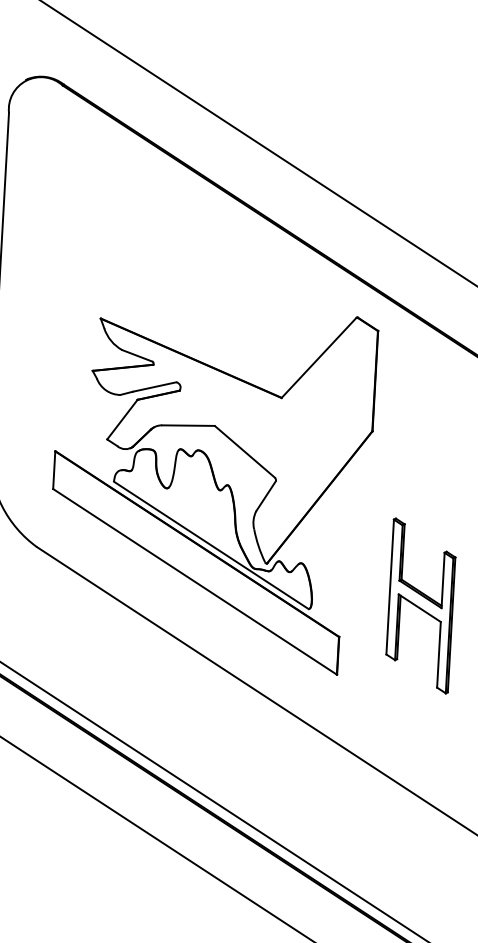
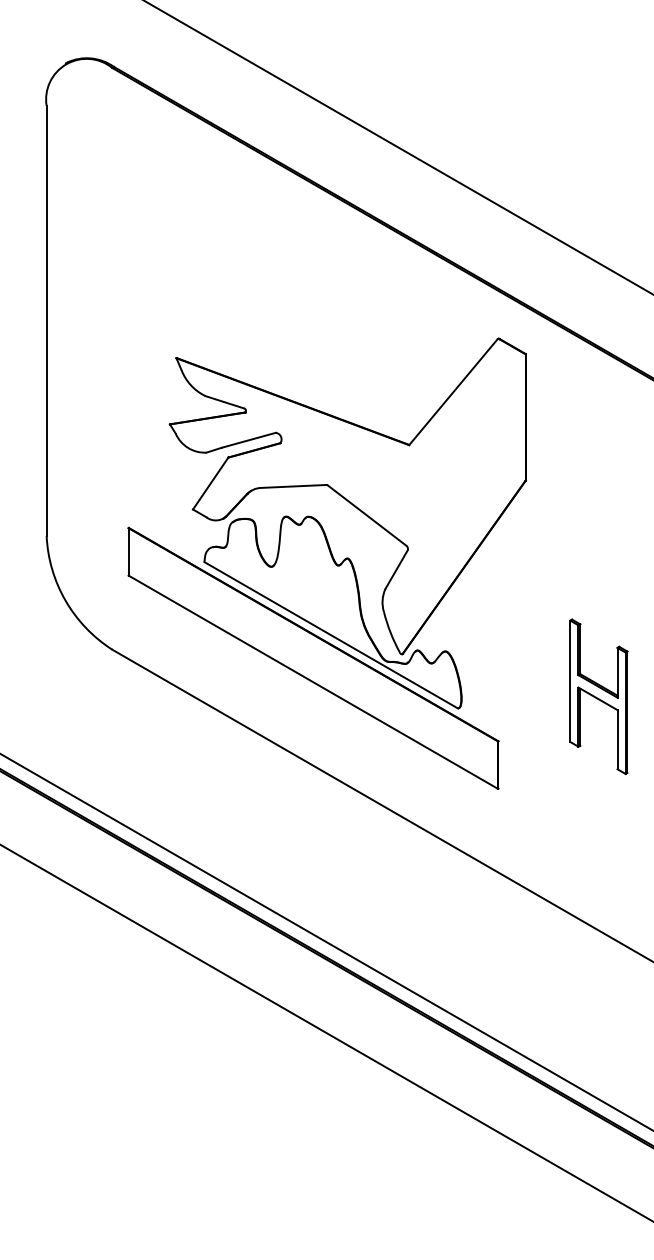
part: (420, 605) -> (598, 696), size x0.71

